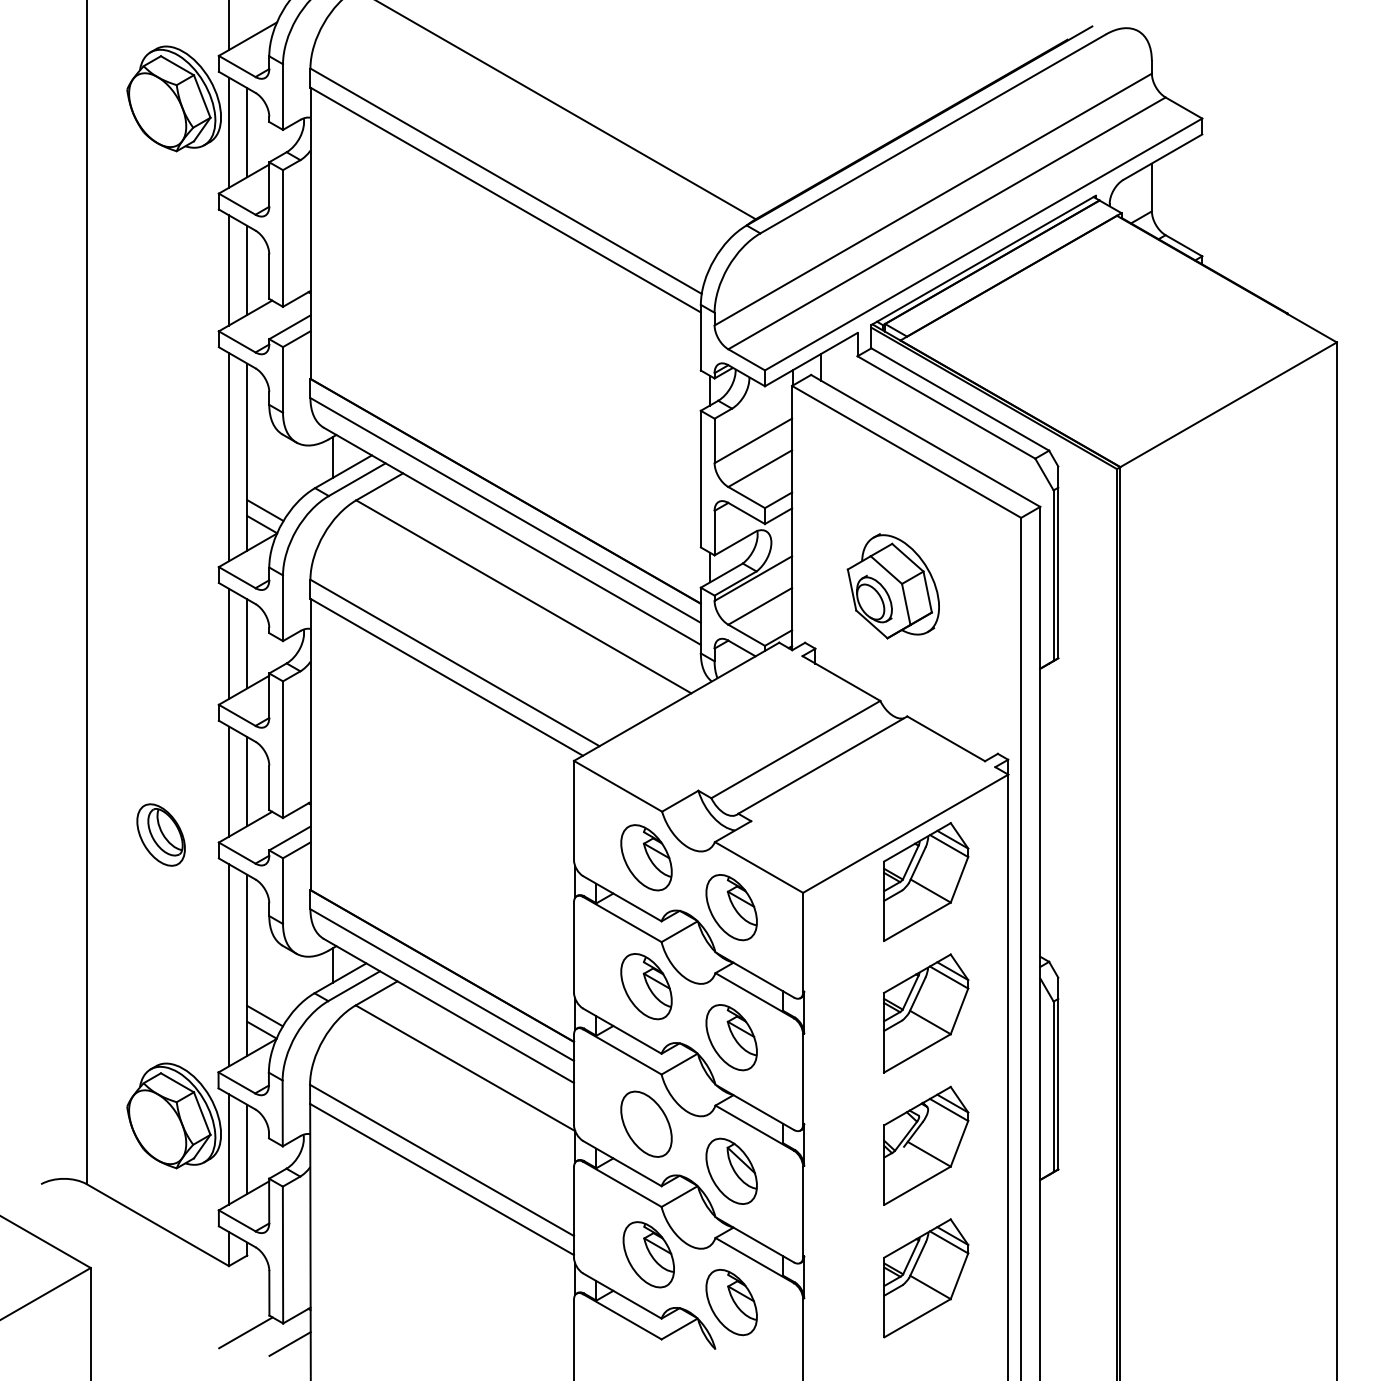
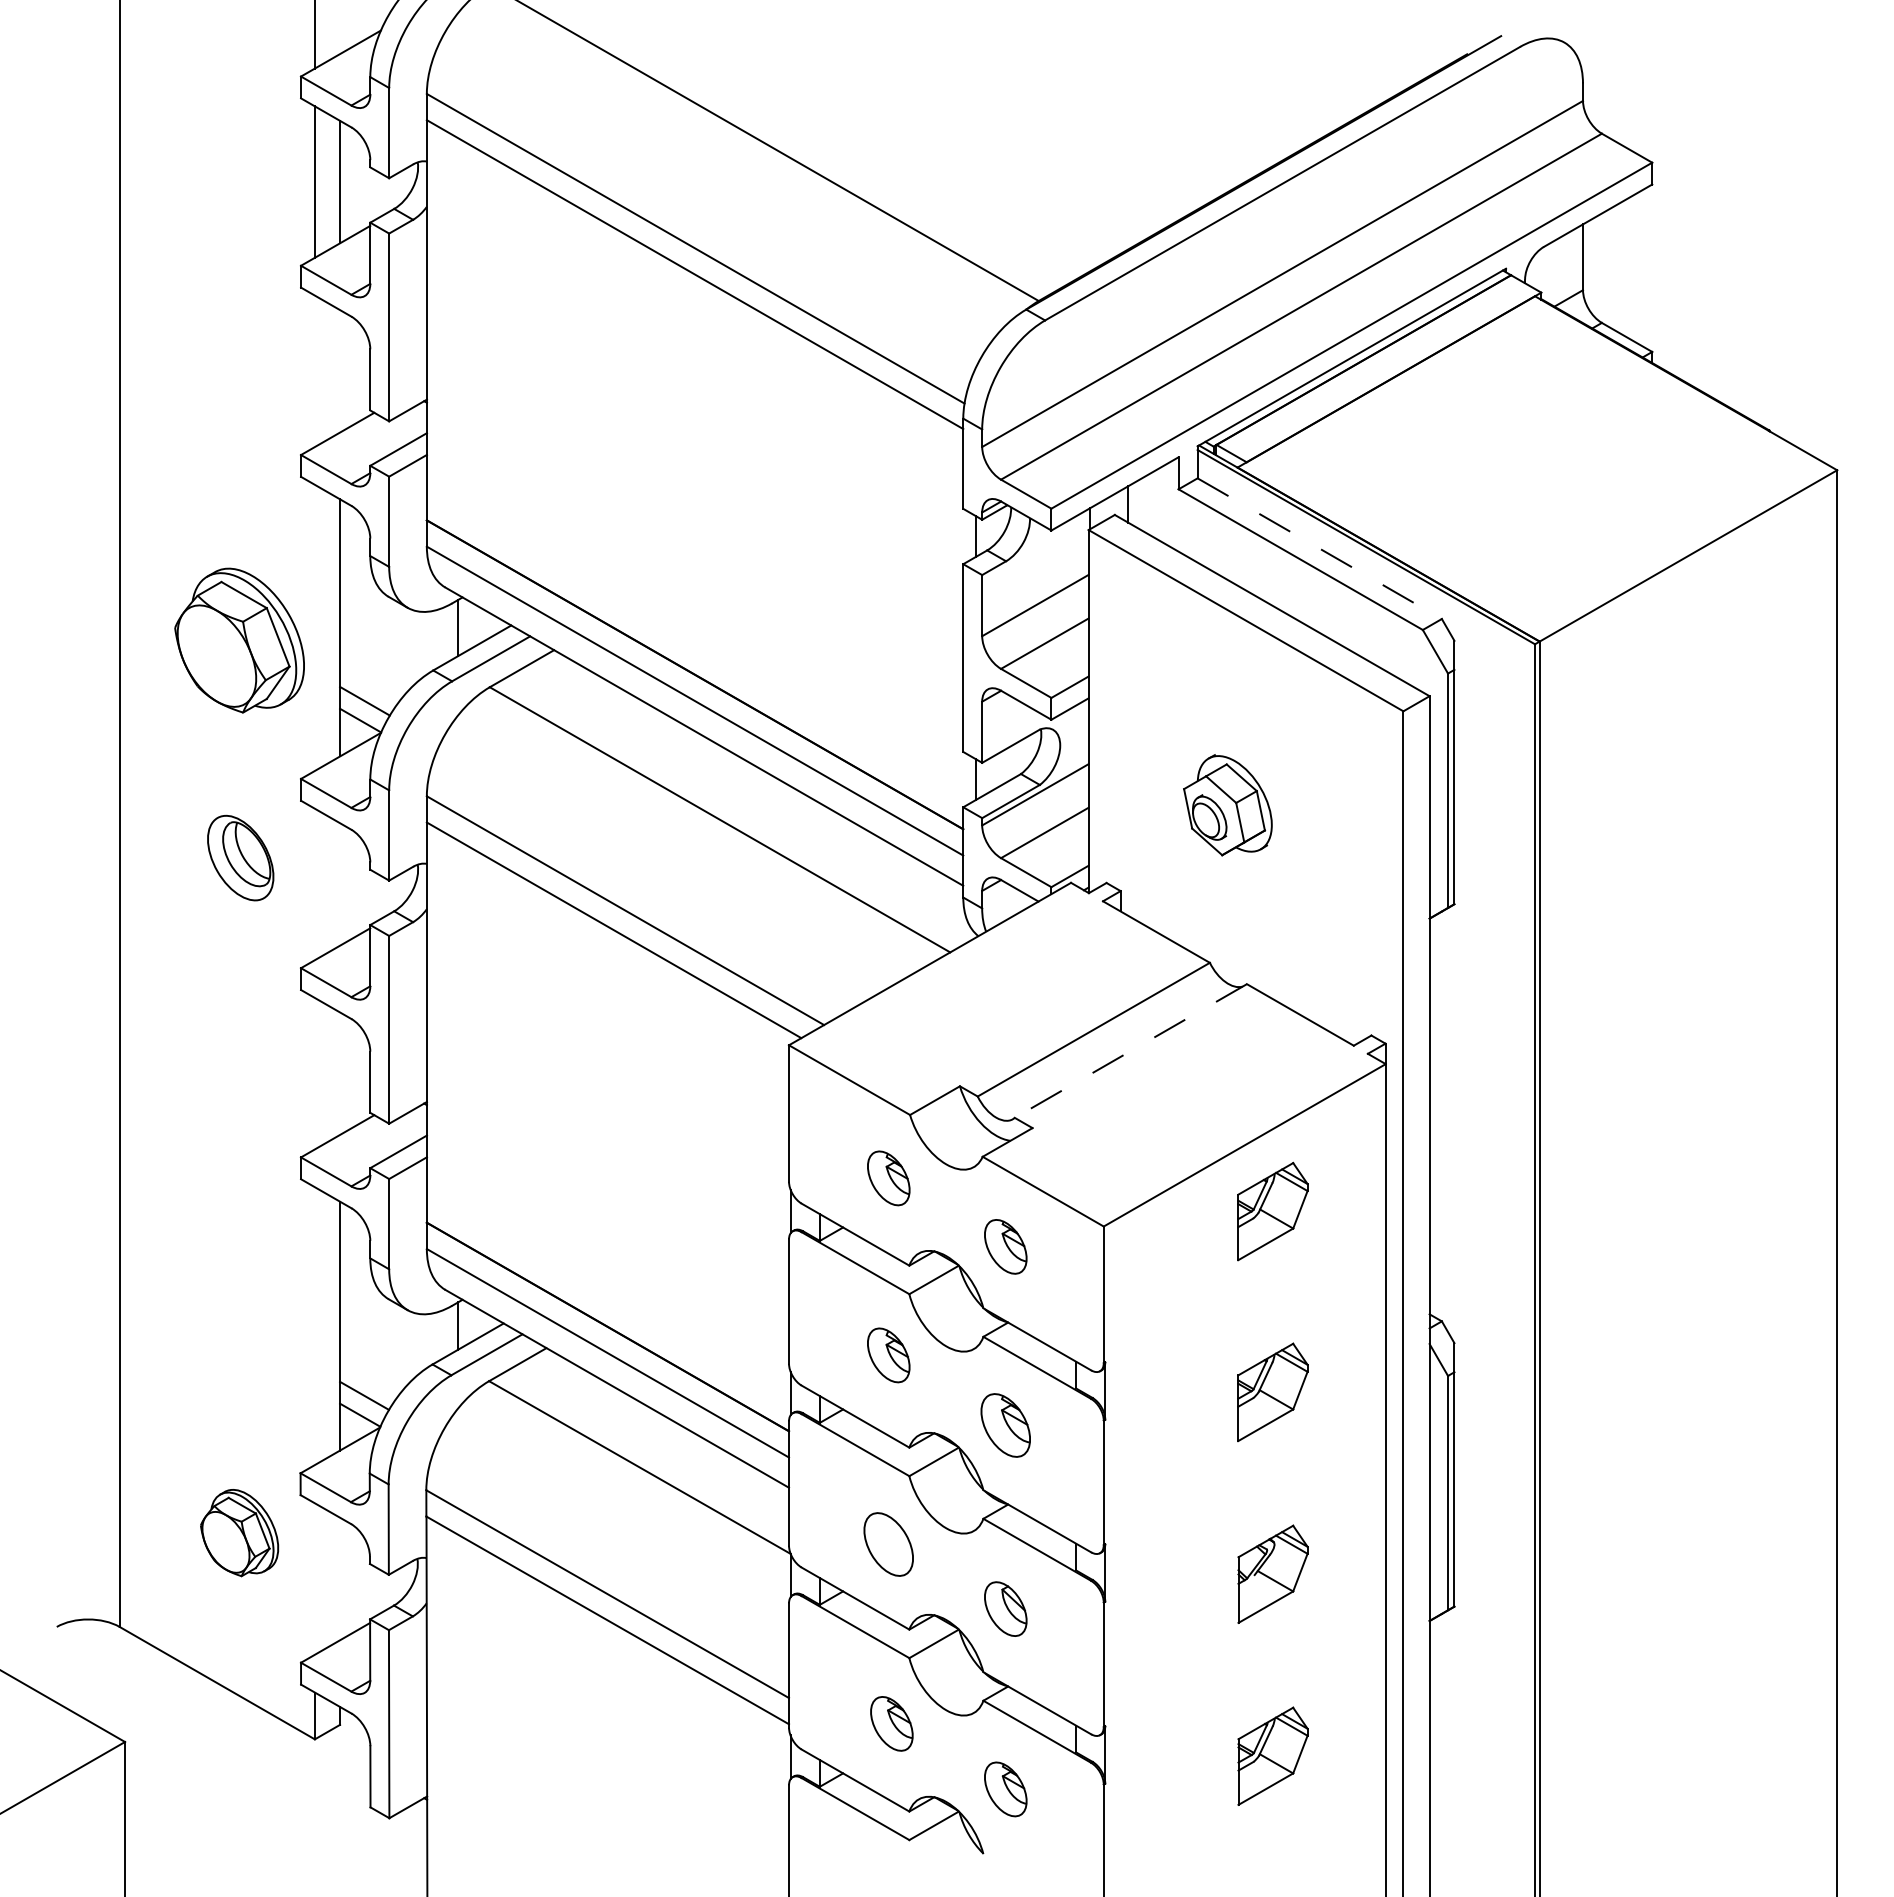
part: (174, 98) -> (239, 640), moved
line: (228, 270) -> (314, 371), removed
line: (247, 270) -> (340, 371), removed
line: (960, 399) -> (1319, 548), solid -> dashed
line: (228, 456) -> (314, 627), removed
part: (893, 585) -> (1227, 804), size x0.7
line: (228, 643) -> (314, 884), removed
line: (247, 643) -> (340, 884), removed
line: (822, 765) -> (1130, 1051), solid -> dashed
line: (228, 781) -> (314, 1073), removed
line: (247, 781) -> (340, 1073), removed
part: (160, 834) -> (240, 857), moved
part: (646, 857) -> (888, 1178), size x0.6
part: (925, 881) -> (1272, 1211), size x0.6
part: (731, 907) -> (1005, 1246), size x0.6
line: (228, 965) -> (314, 1326), removed
part: (646, 986) -> (888, 1355), size x0.6
part: (925, 1013) -> (1272, 1392), size x0.6
part: (731, 1037) -> (1005, 1425), size x0.7
part: (174, 1115) -> (239, 1532), size x0.6
part: (646, 1124) -> (888, 1544), size x0.7
part: (925, 1146) -> (1272, 1574), size x0.6
line: (228, 1149) -> (314, 1578), removed
line: (247, 1149) -> (340, 1578), removed
part: (731, 1170) -> (1005, 1608), size x0.6
part: (648, 1254) -> (891, 1723), size x0.6
part: (925, 1278) -> (1272, 1756), size x0.6
part: (731, 1302) -> (1005, 1789), size x0.6
line: (245, 1332) -> (337, 1830), removed
line: (289, 1344) -> (398, 1846), removed

